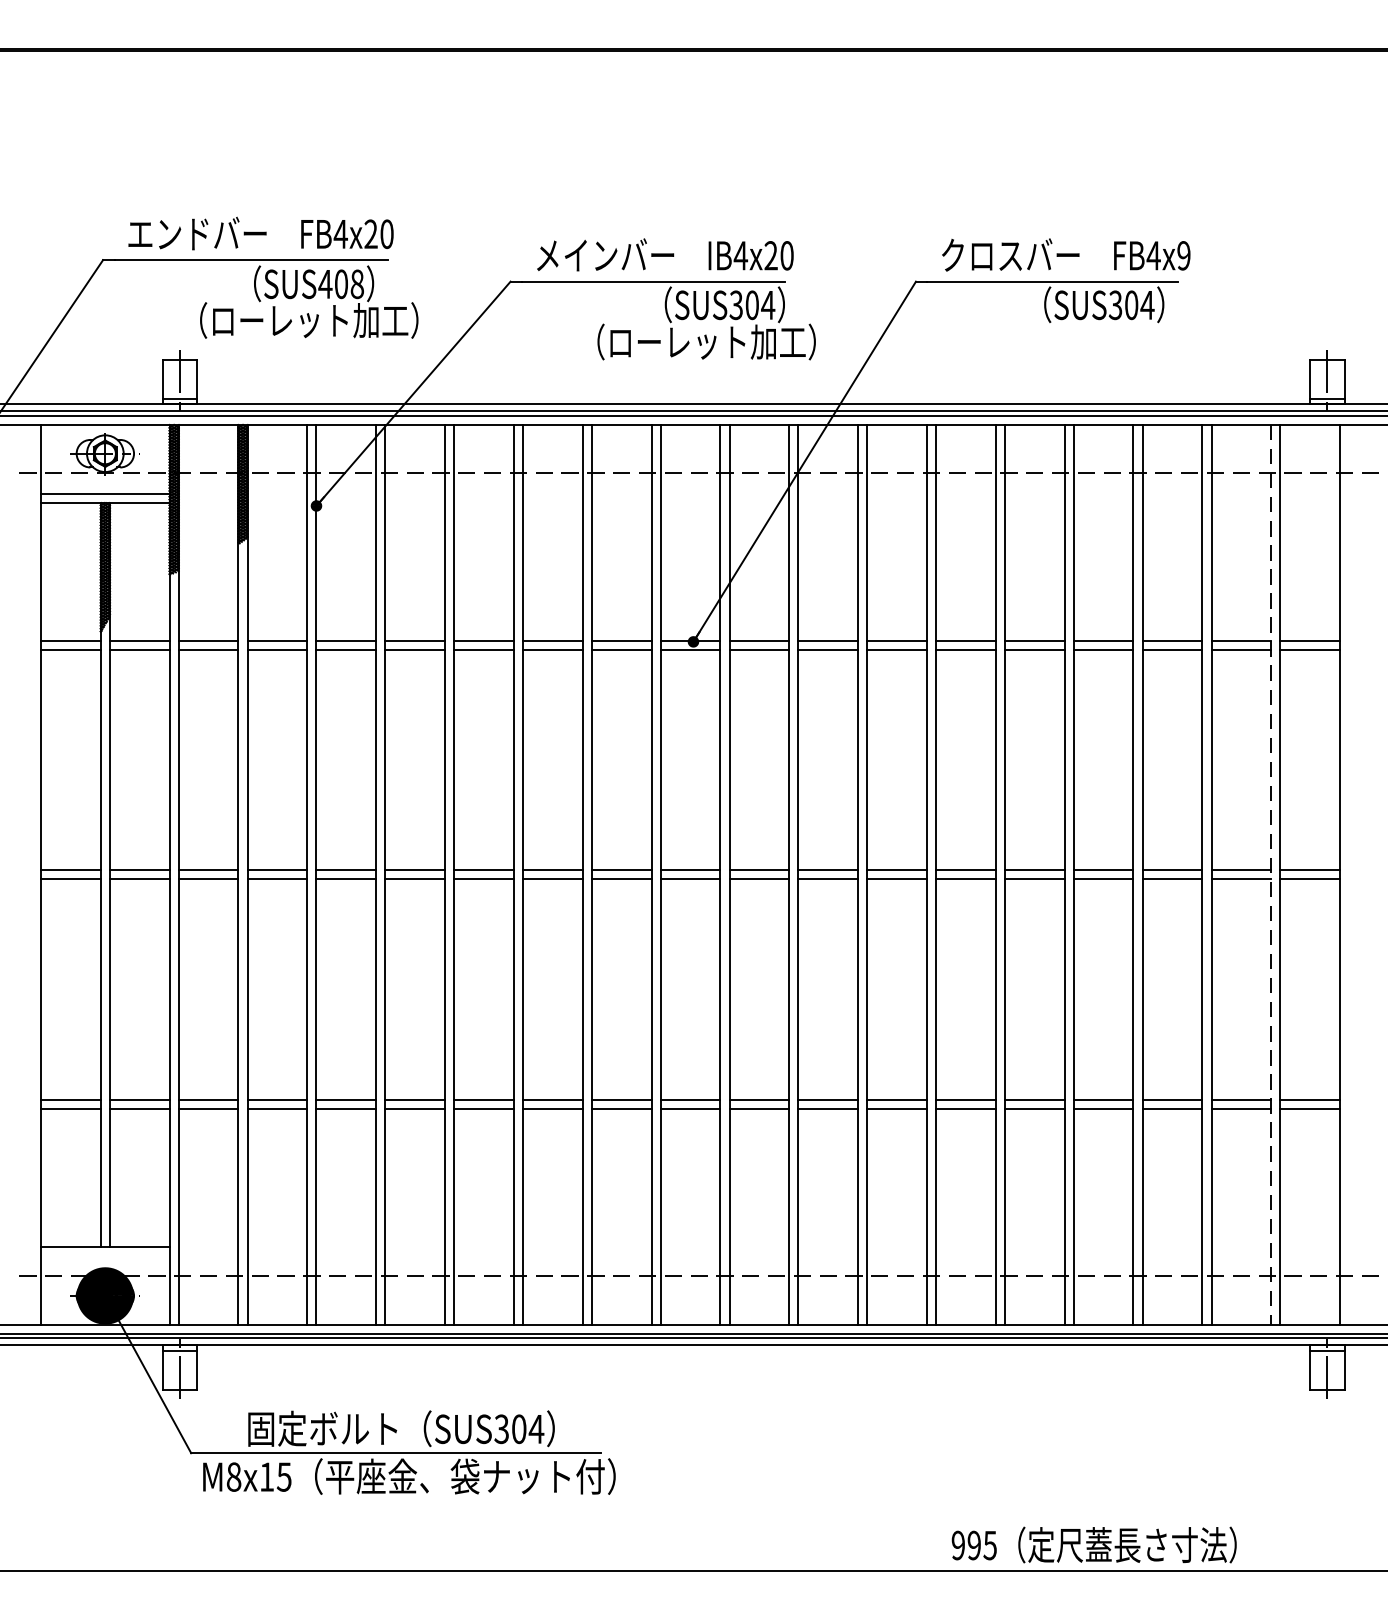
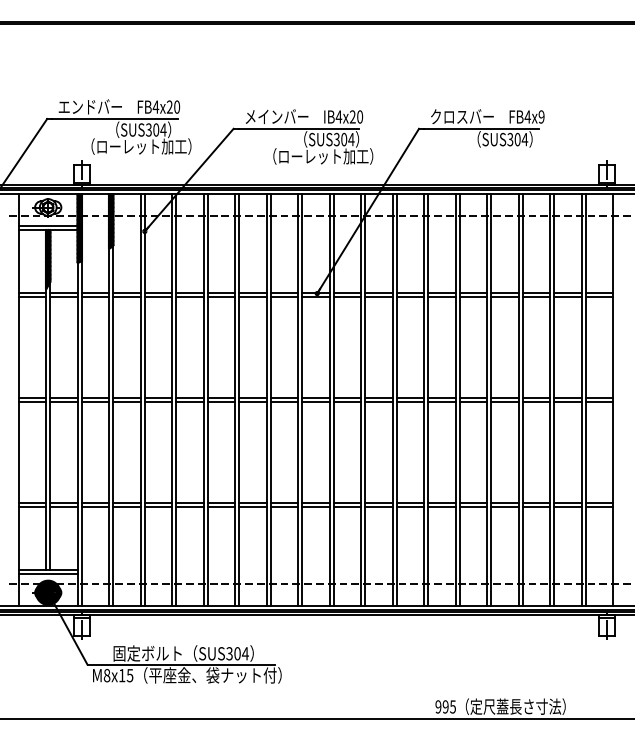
text: (339, 283) -> (155, 129), SUS408 -> SUS304
line: (1271, 875) -> (581, 400), dashed -> solid
line: (103, 1255) -> (47, 574), added

